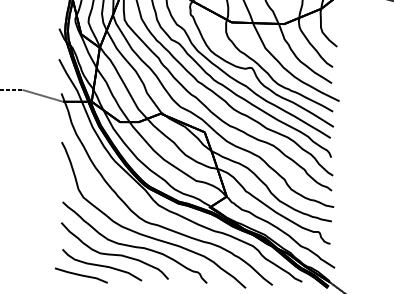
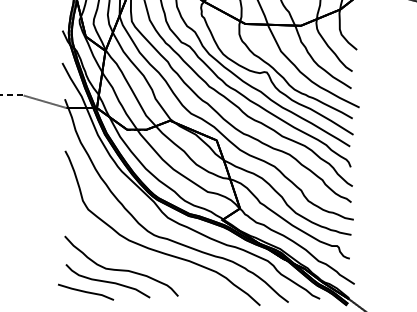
curve: (133, 245) -> (141, 260), removed

